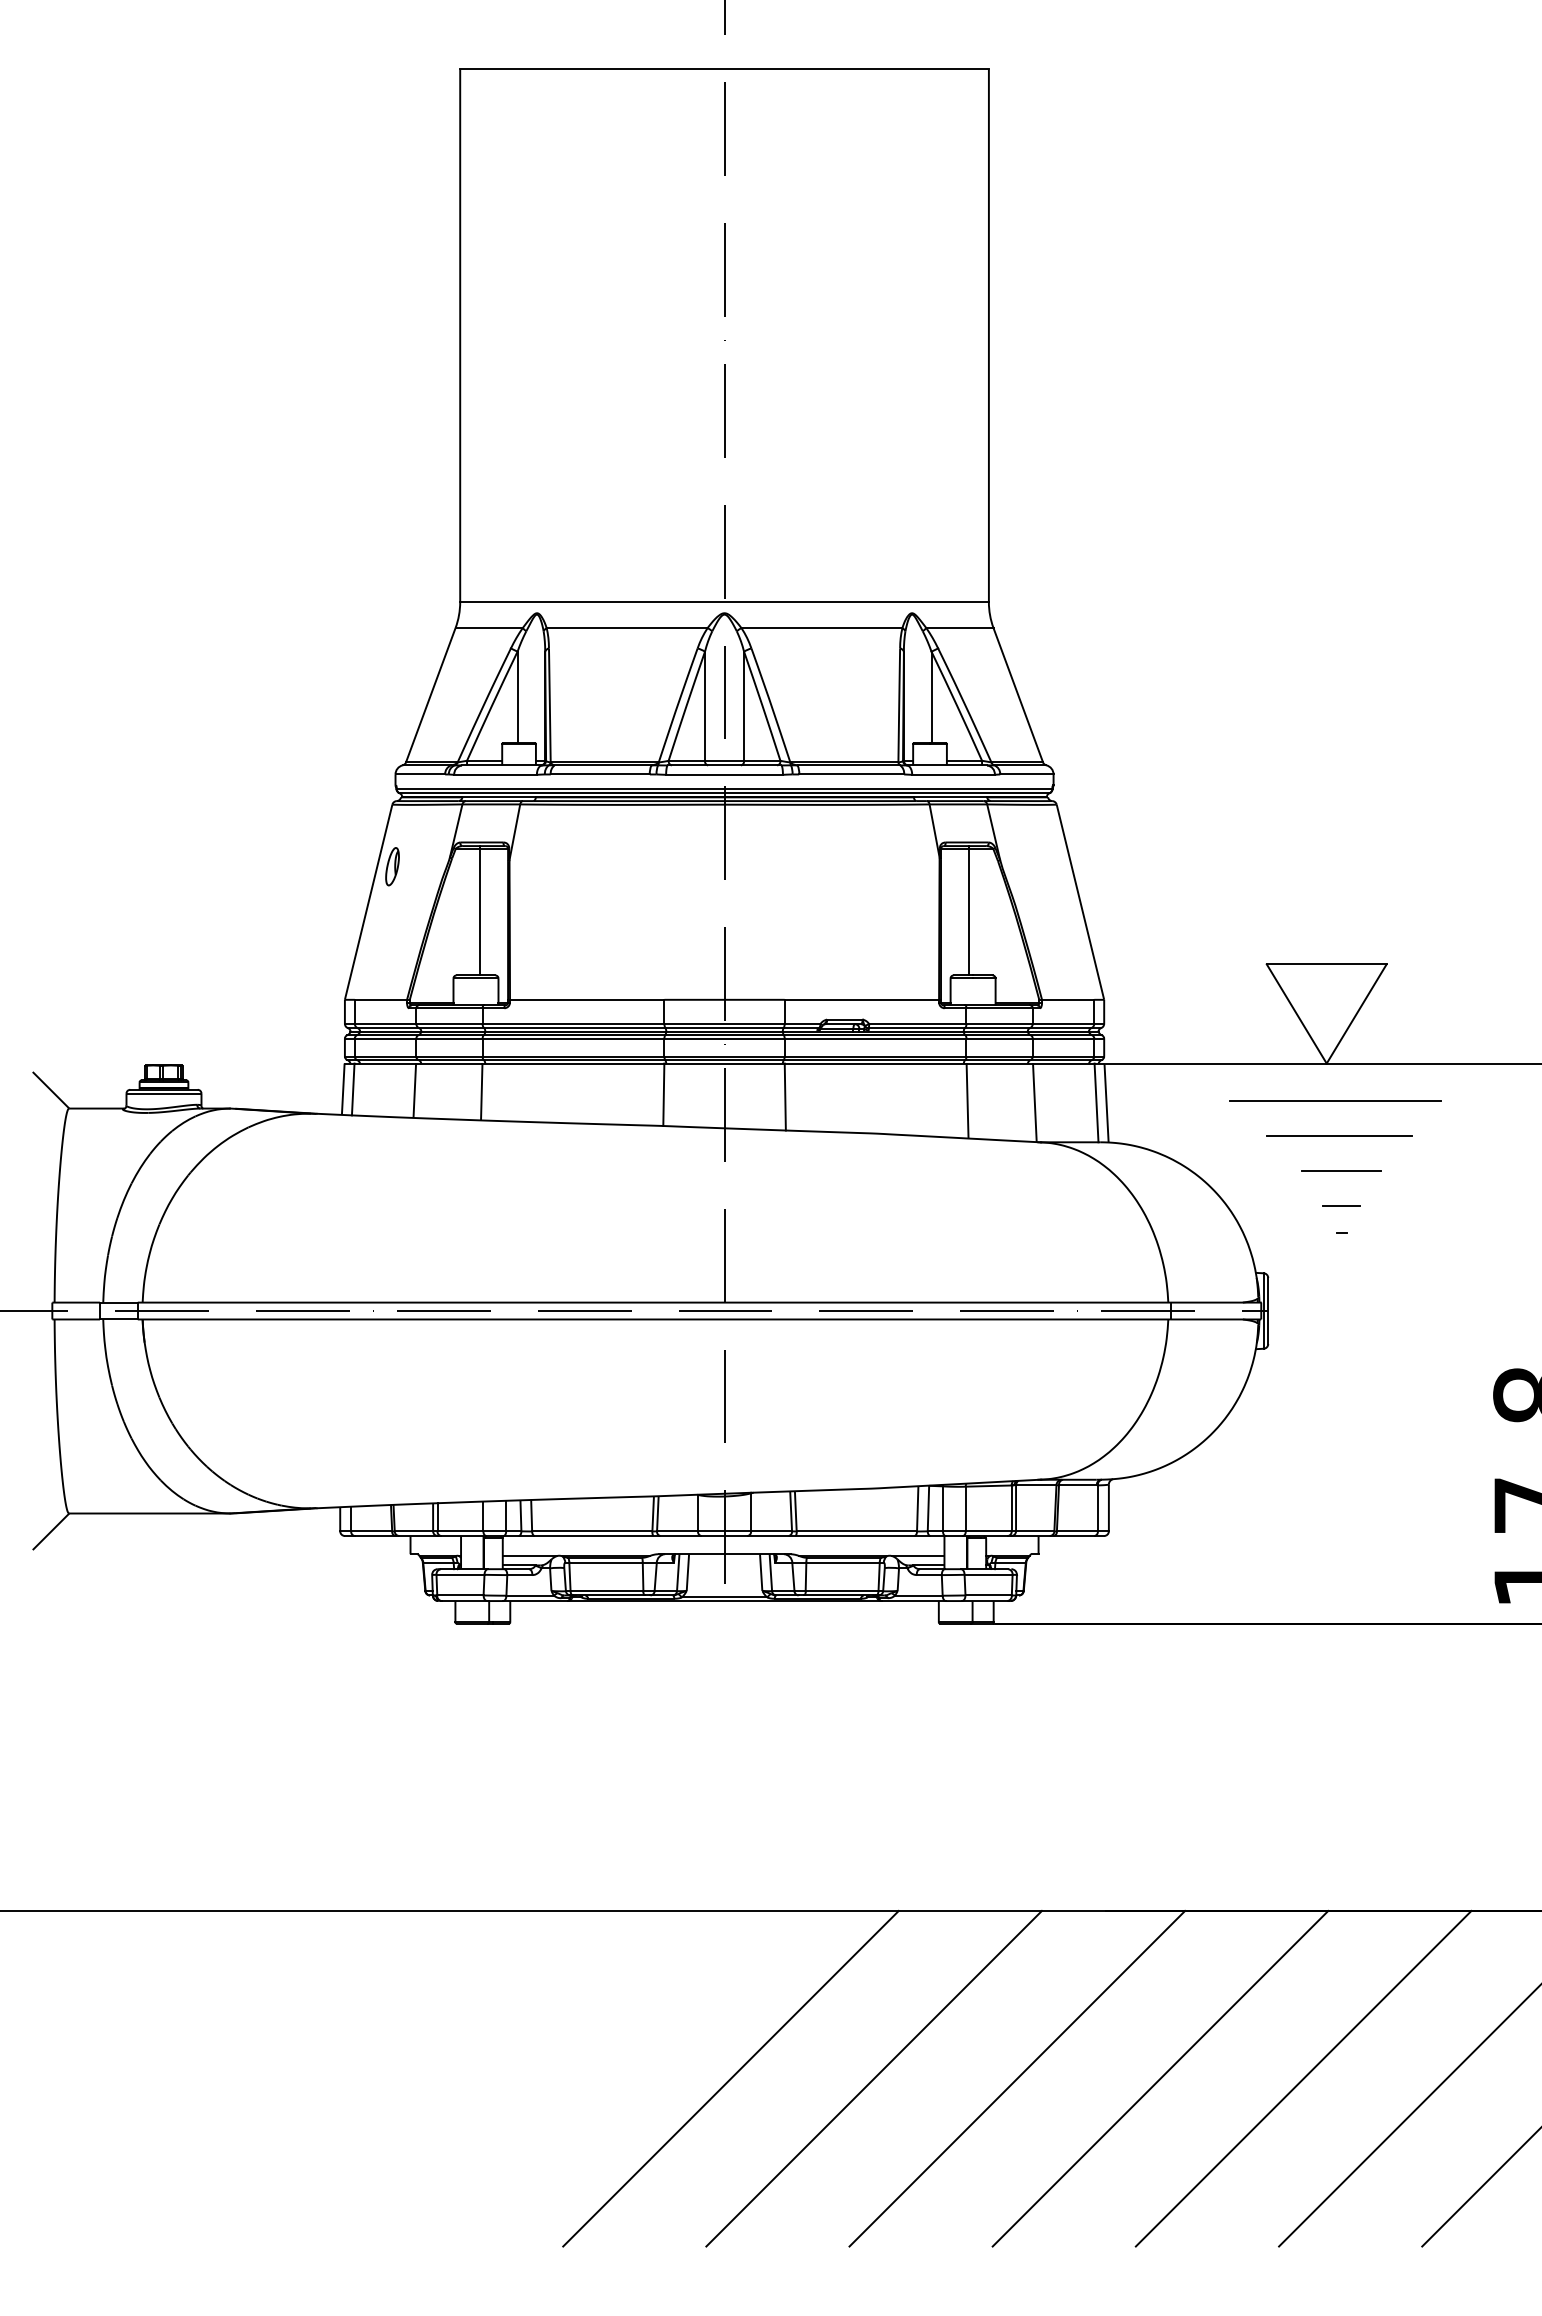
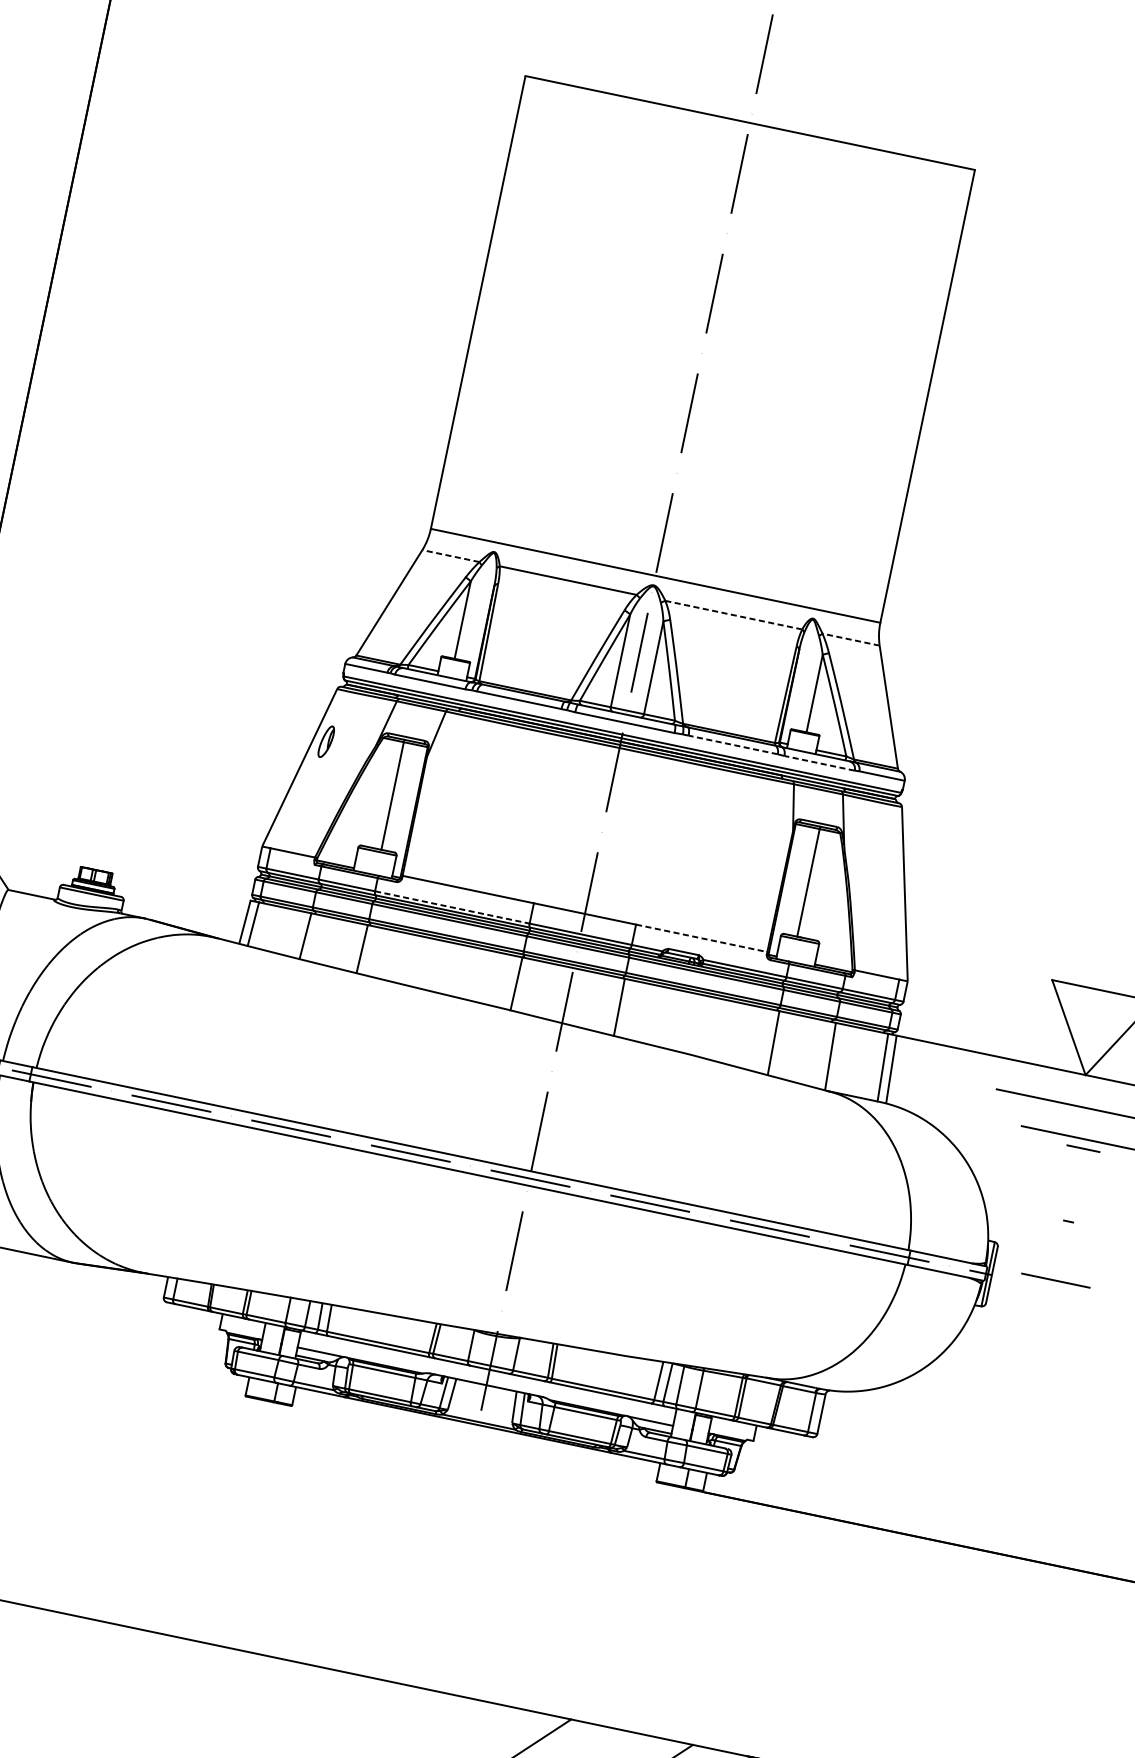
line: (489, 628) -> (451, 556), solid -> dashed
line: (821, 628) -> (733, 615), solid -> dashed
line: (959, 628) -> (850, 639), solid -> dashed
line: (851, 774) -> (732, 744), solid -> dashed
line: (953, 774) -> (819, 763), solid -> dashed
line: (862, 999) -> (702, 938), solid -> dashed
line: (573, 1023) -> (452, 907), solid -> dashed
line: (1341, 1170) -> (1055, 1279), moved
line: (1341, 1205) -> (1083, 1148), moved

